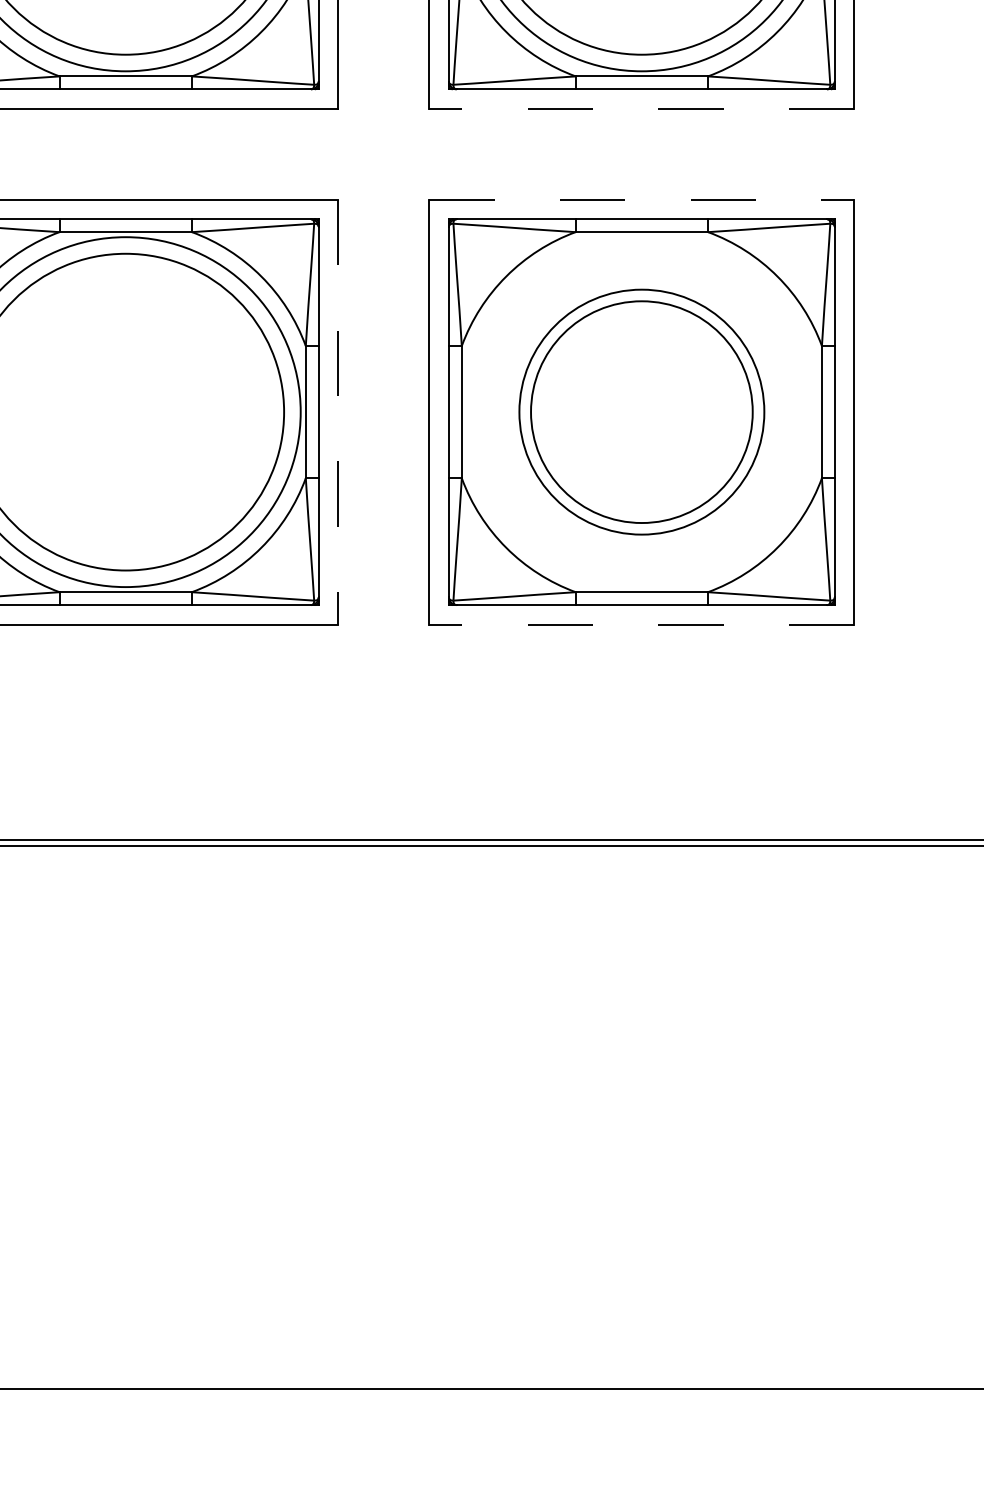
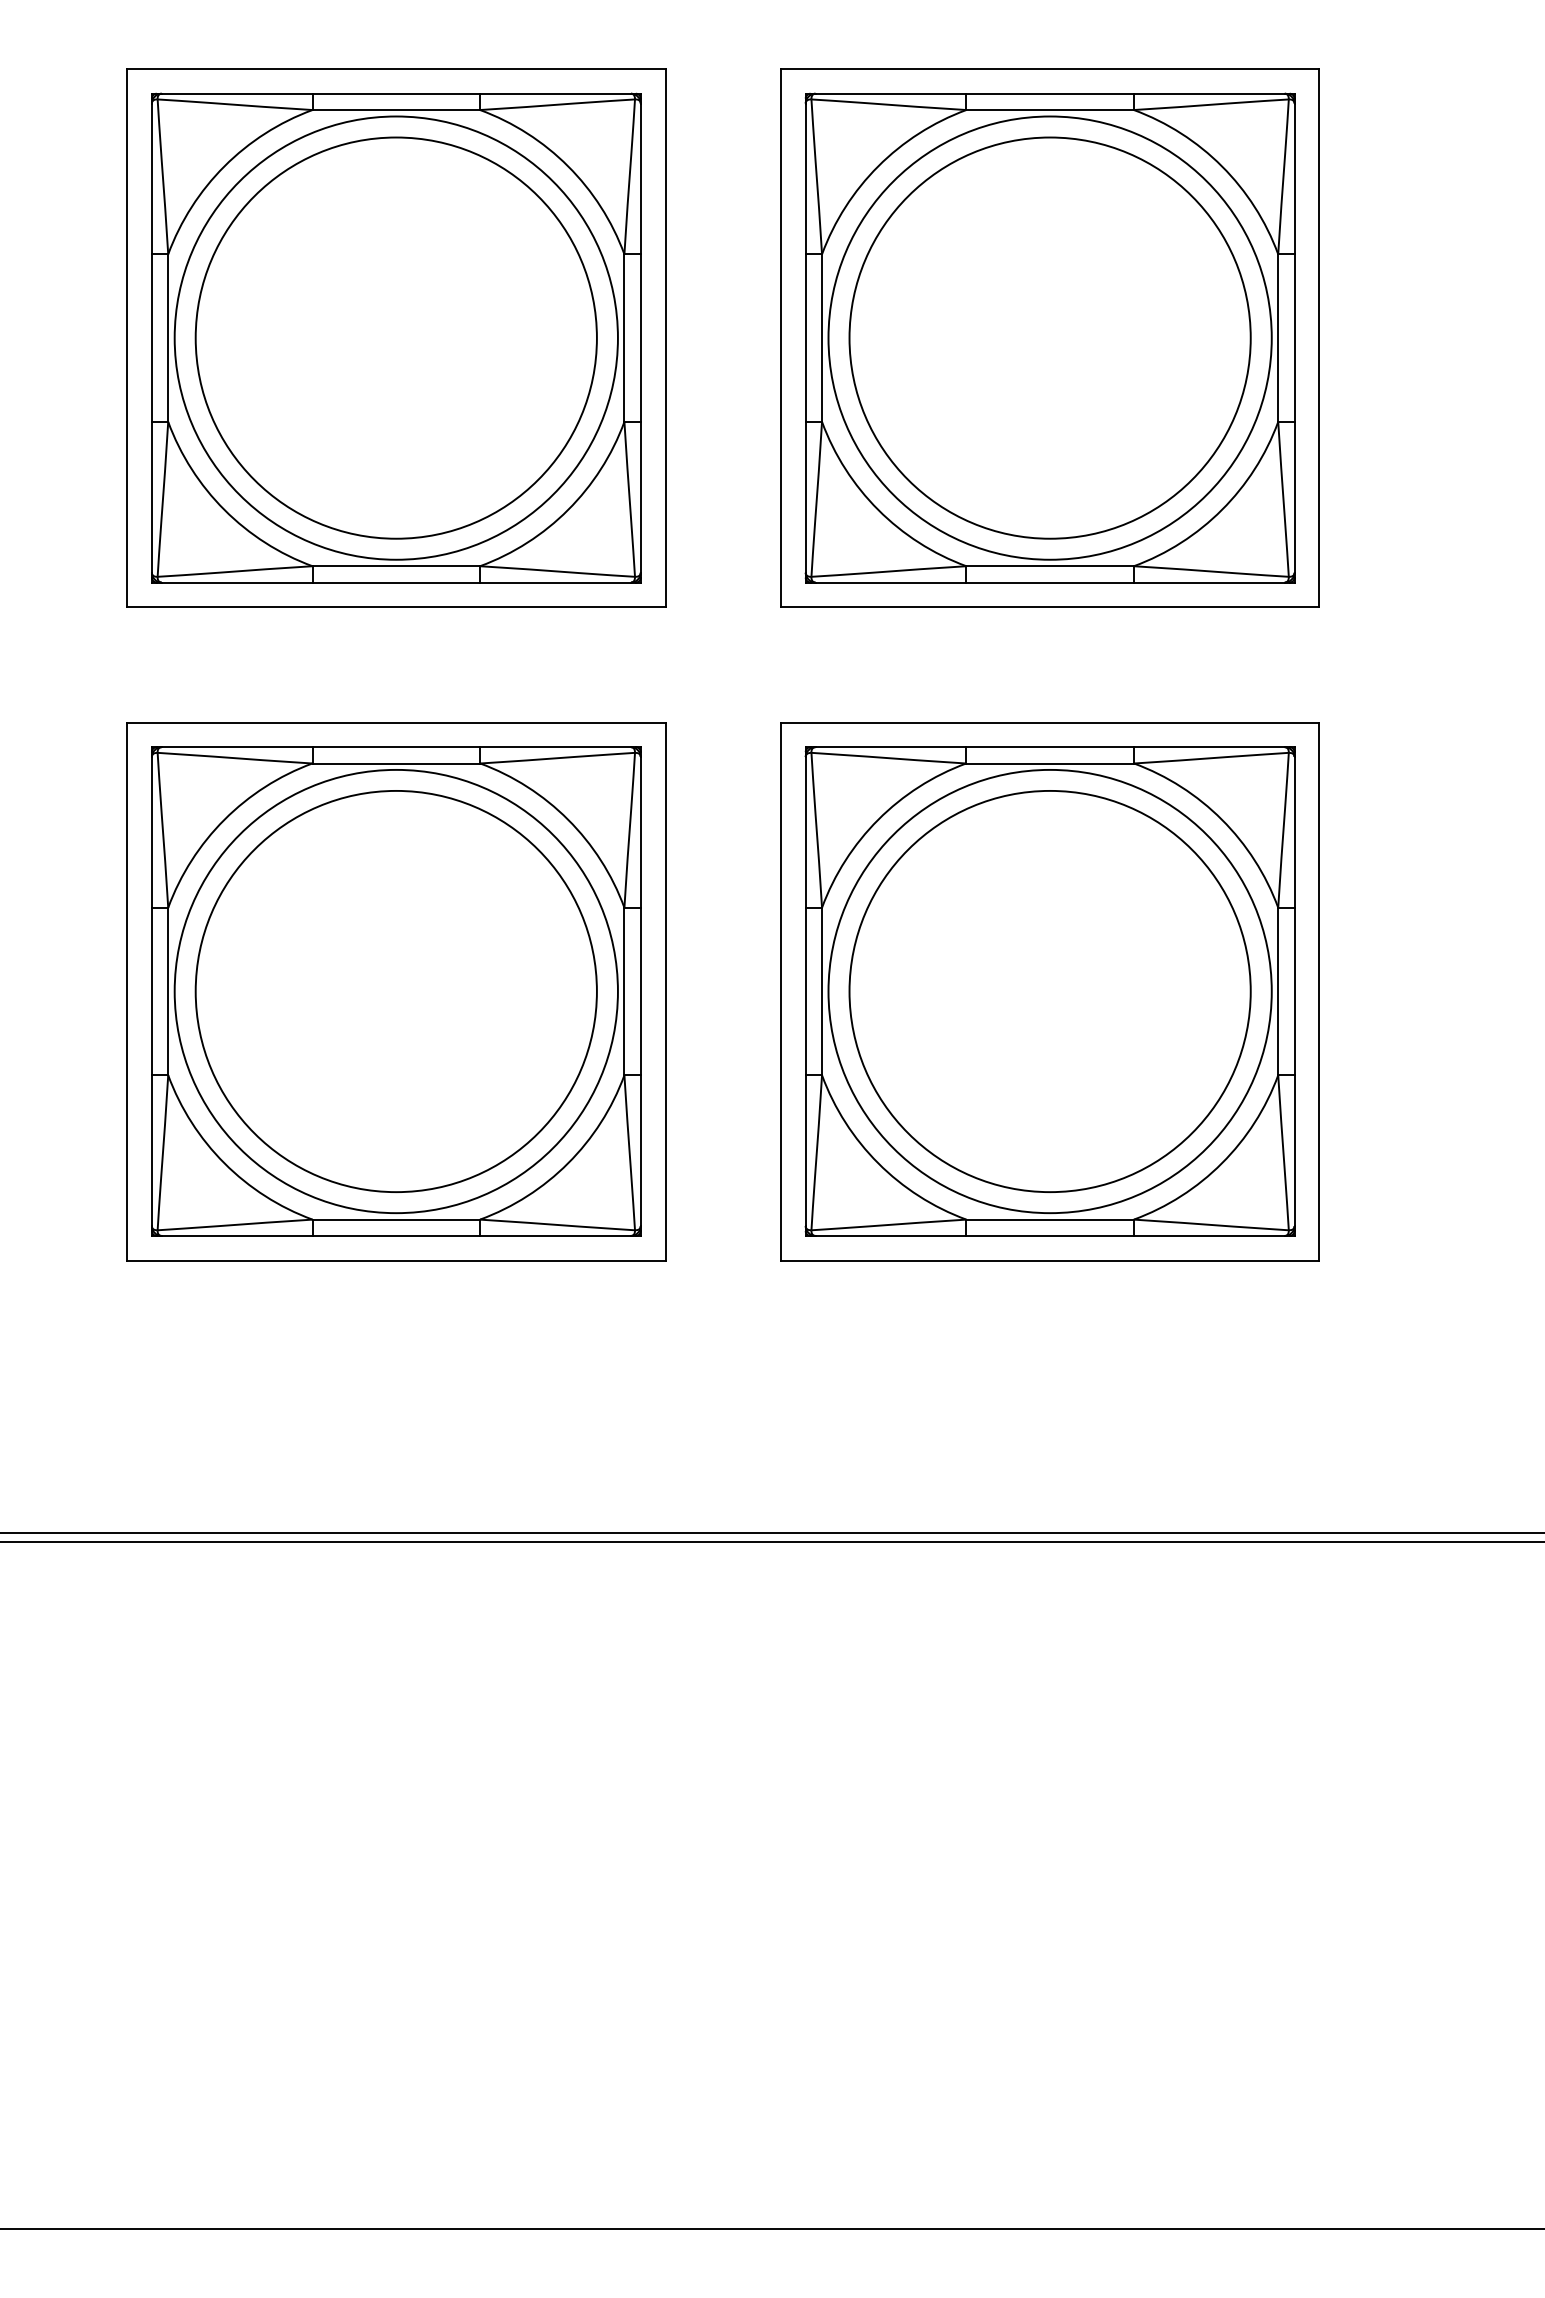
line: (641, 109) -> (1049, 607), dashed -> solid
line: (642, 199) -> (1050, 722), dashed -> solid
line: (338, 412) -> (665, 992), dashed -> solid
circle: (641, 412) -> (1049, 991), size x1.43
circle: (641, 412) -> (1049, 991), size x1.43
line: (641, 625) -> (1049, 1261), dashed -> solid

